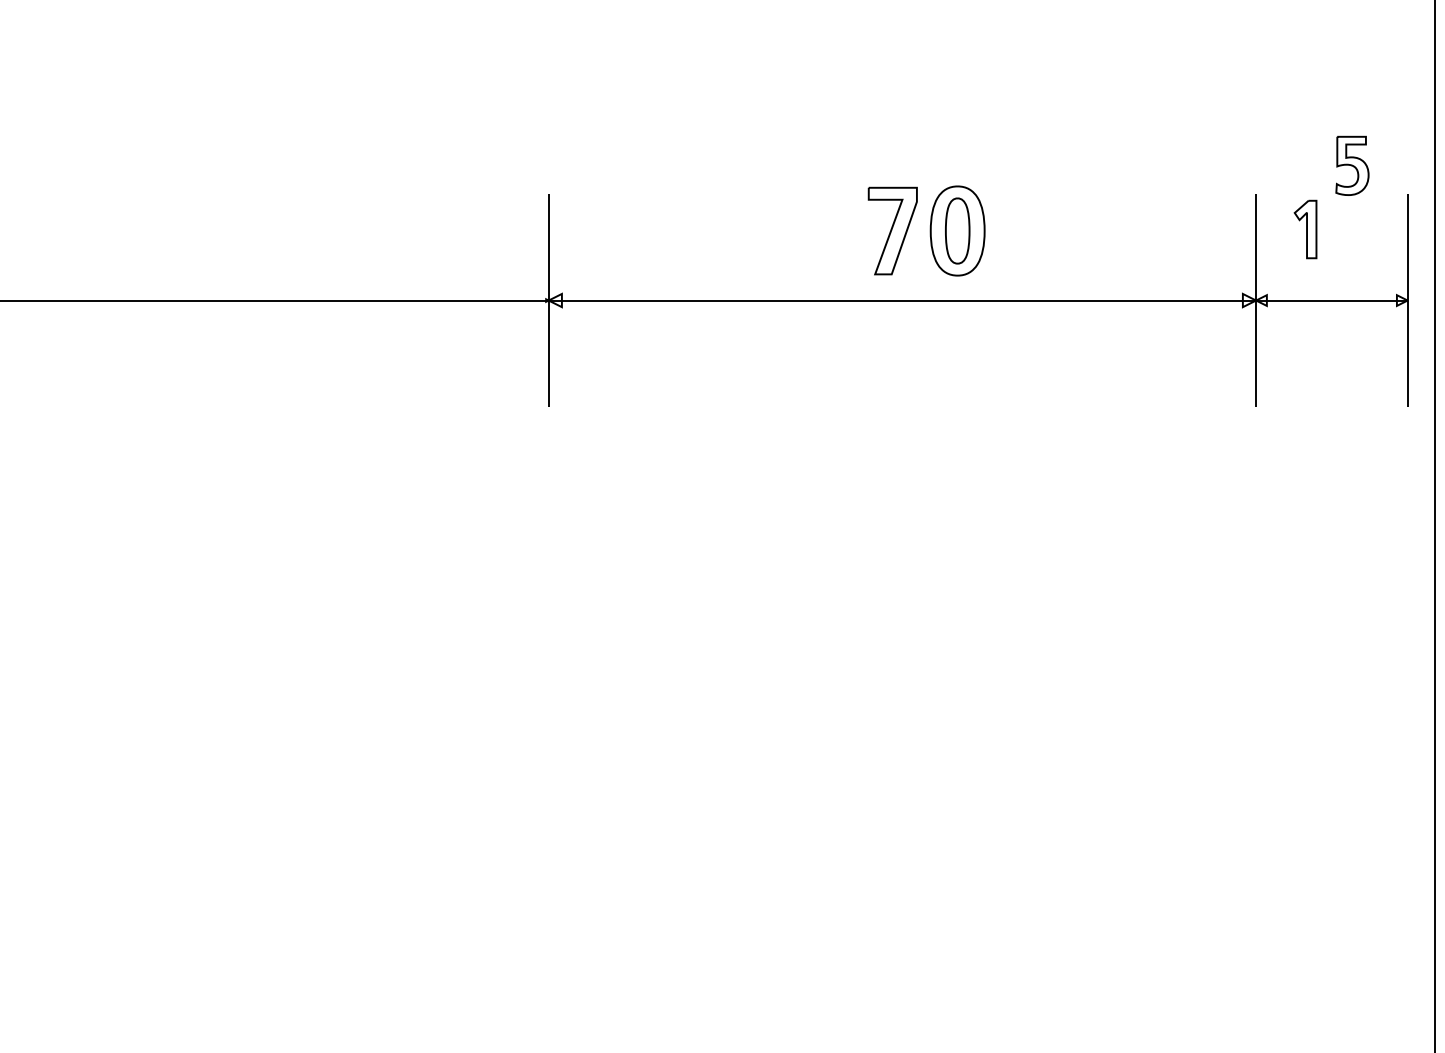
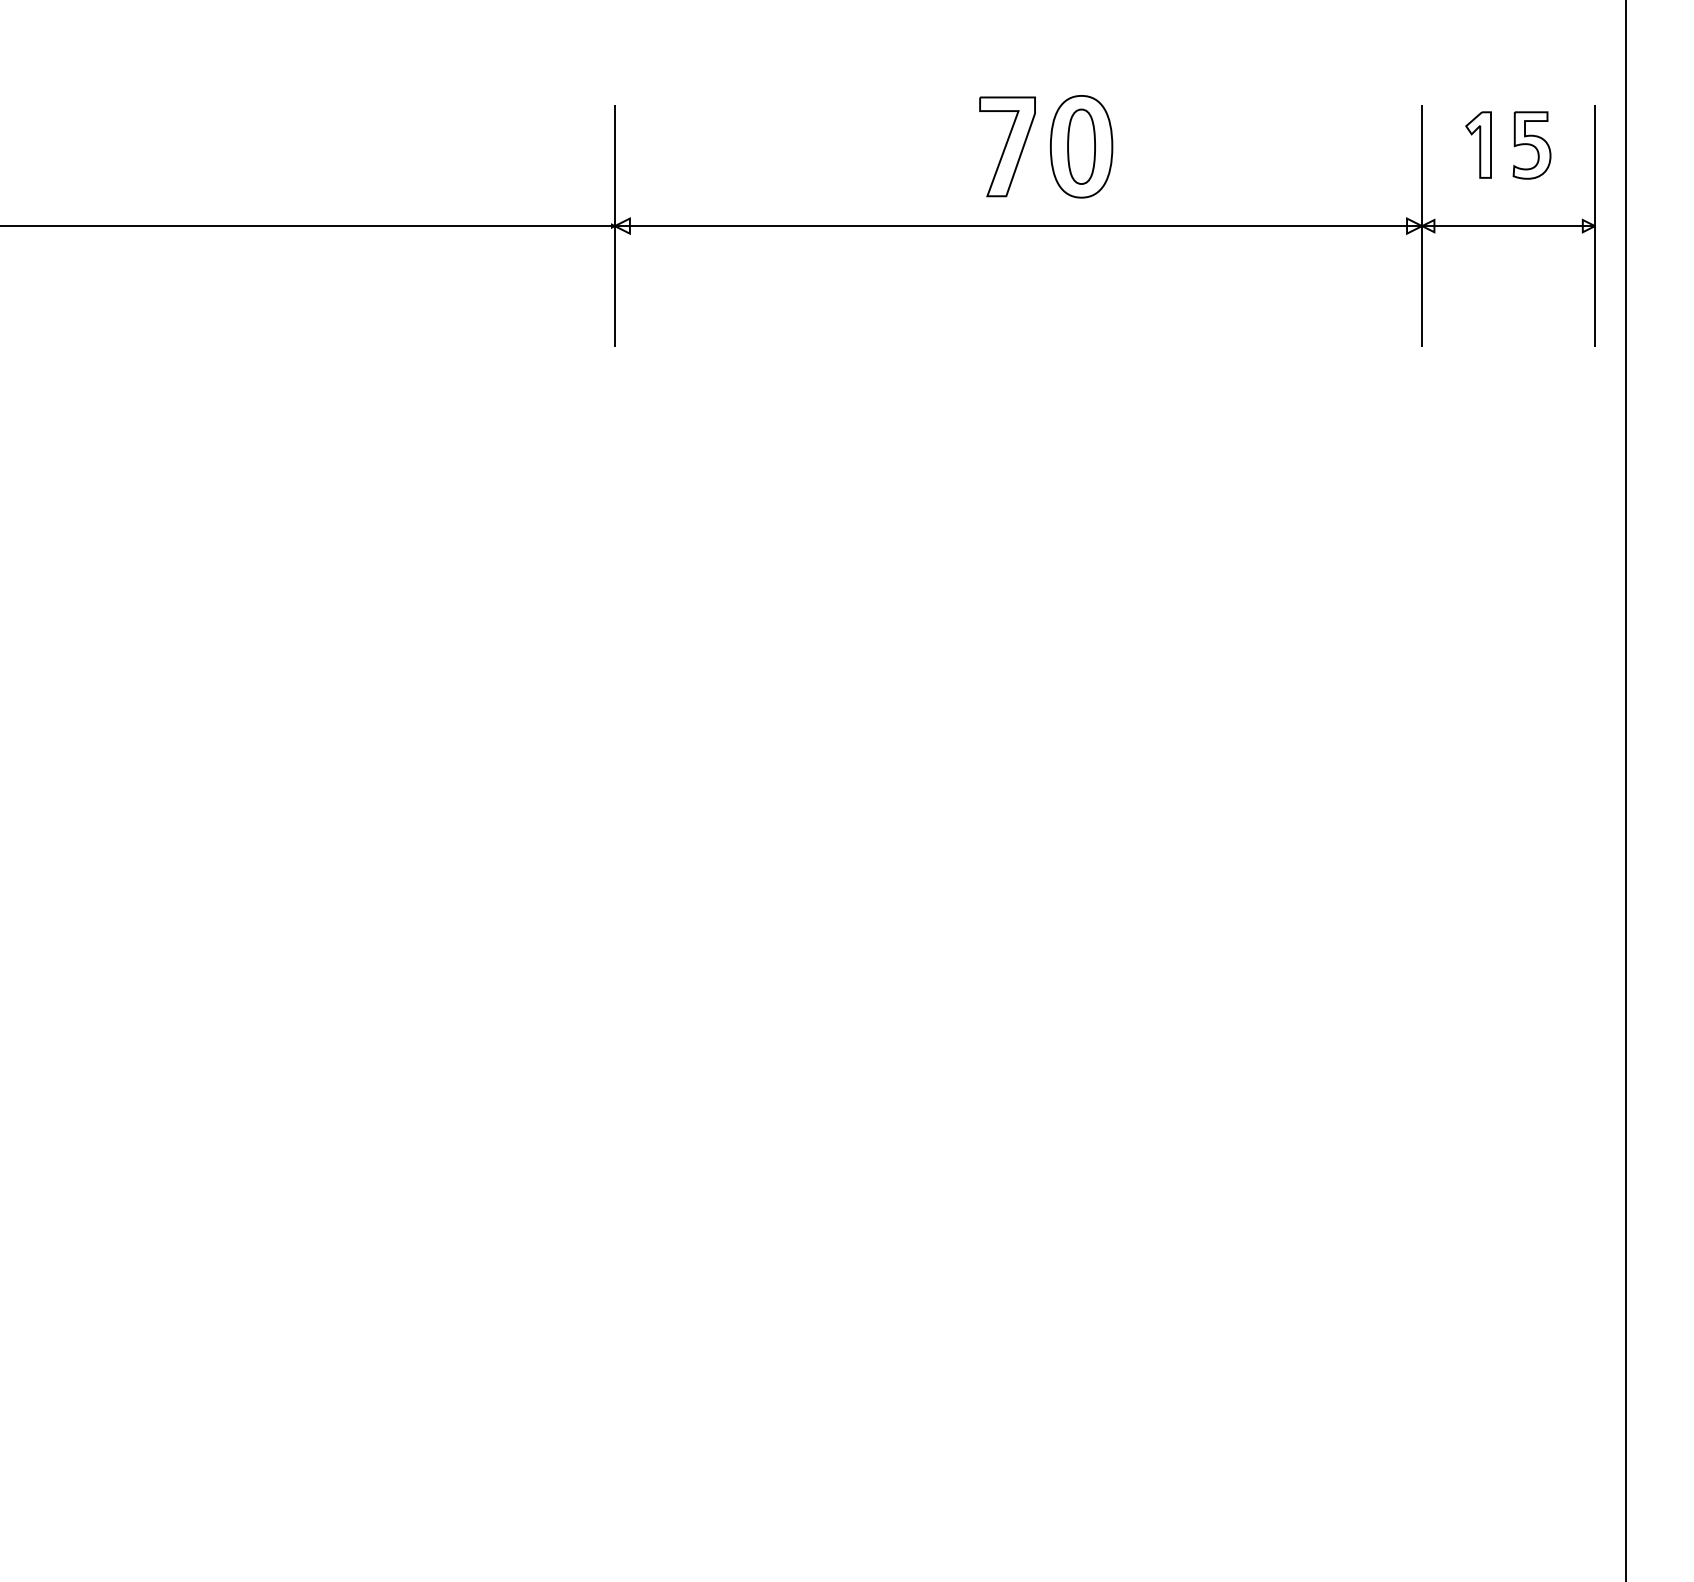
part: (1351, 165) -> (1531, 145), moved

